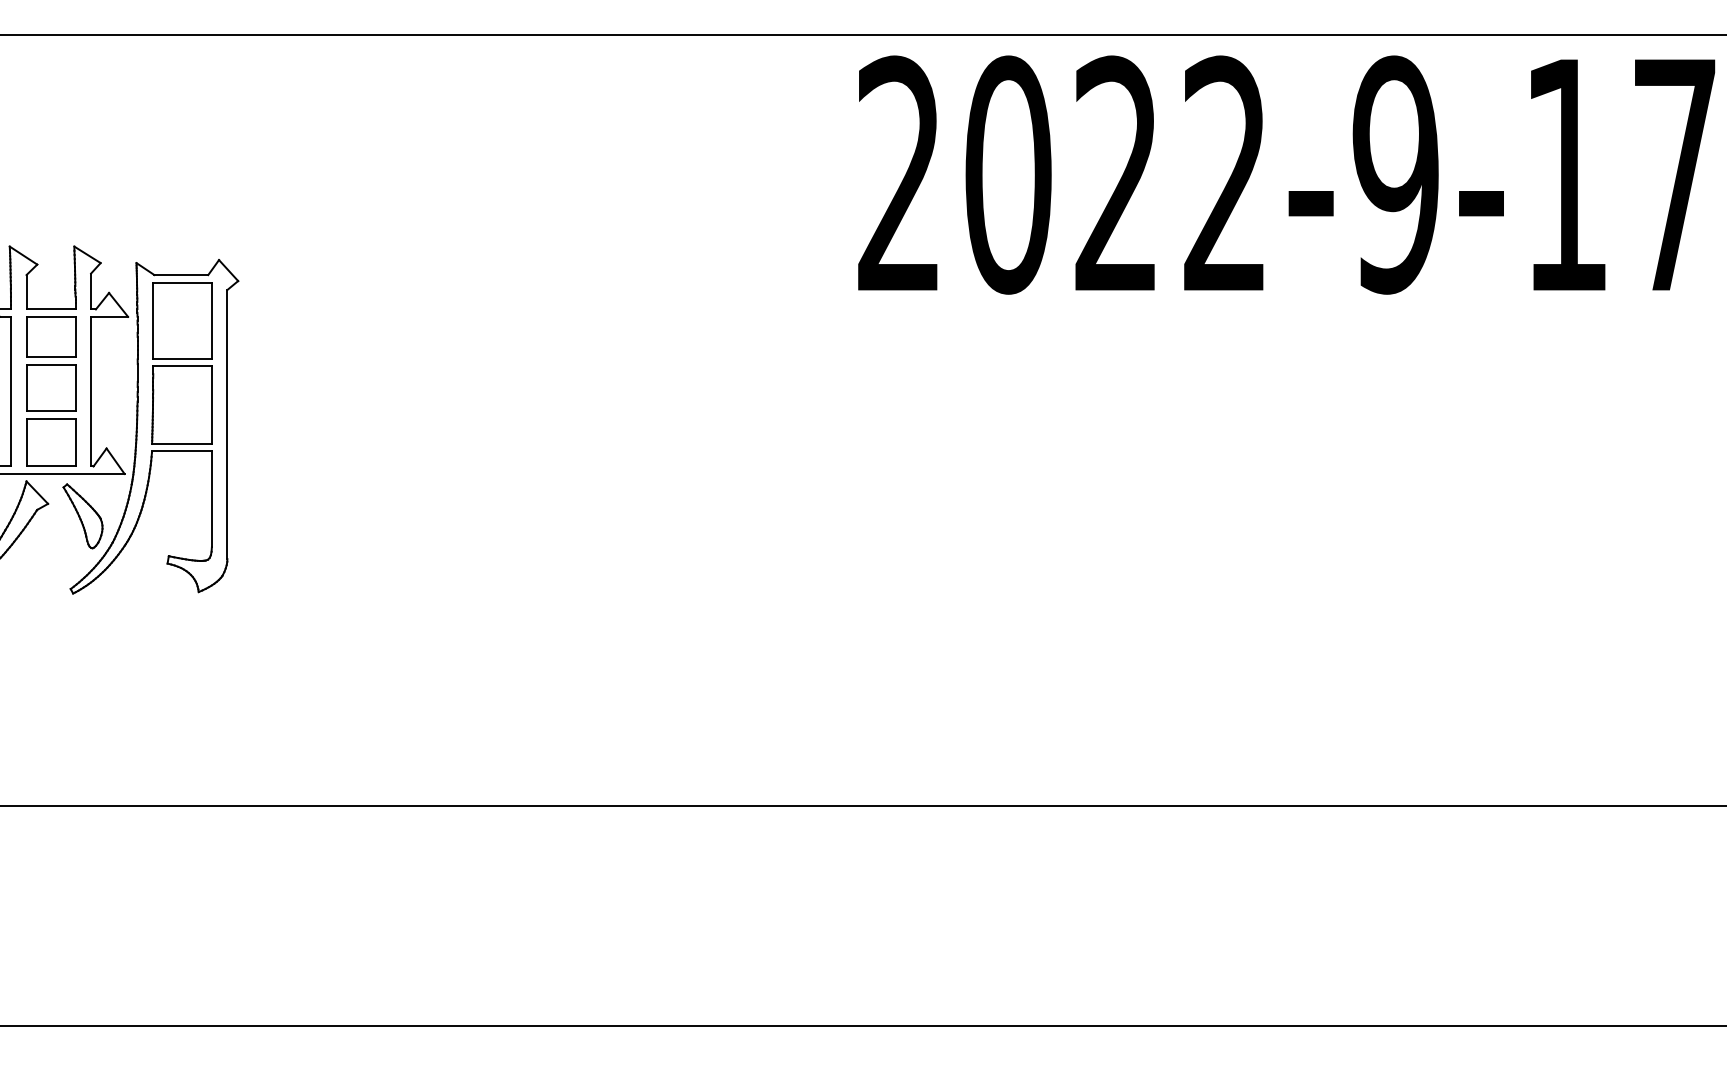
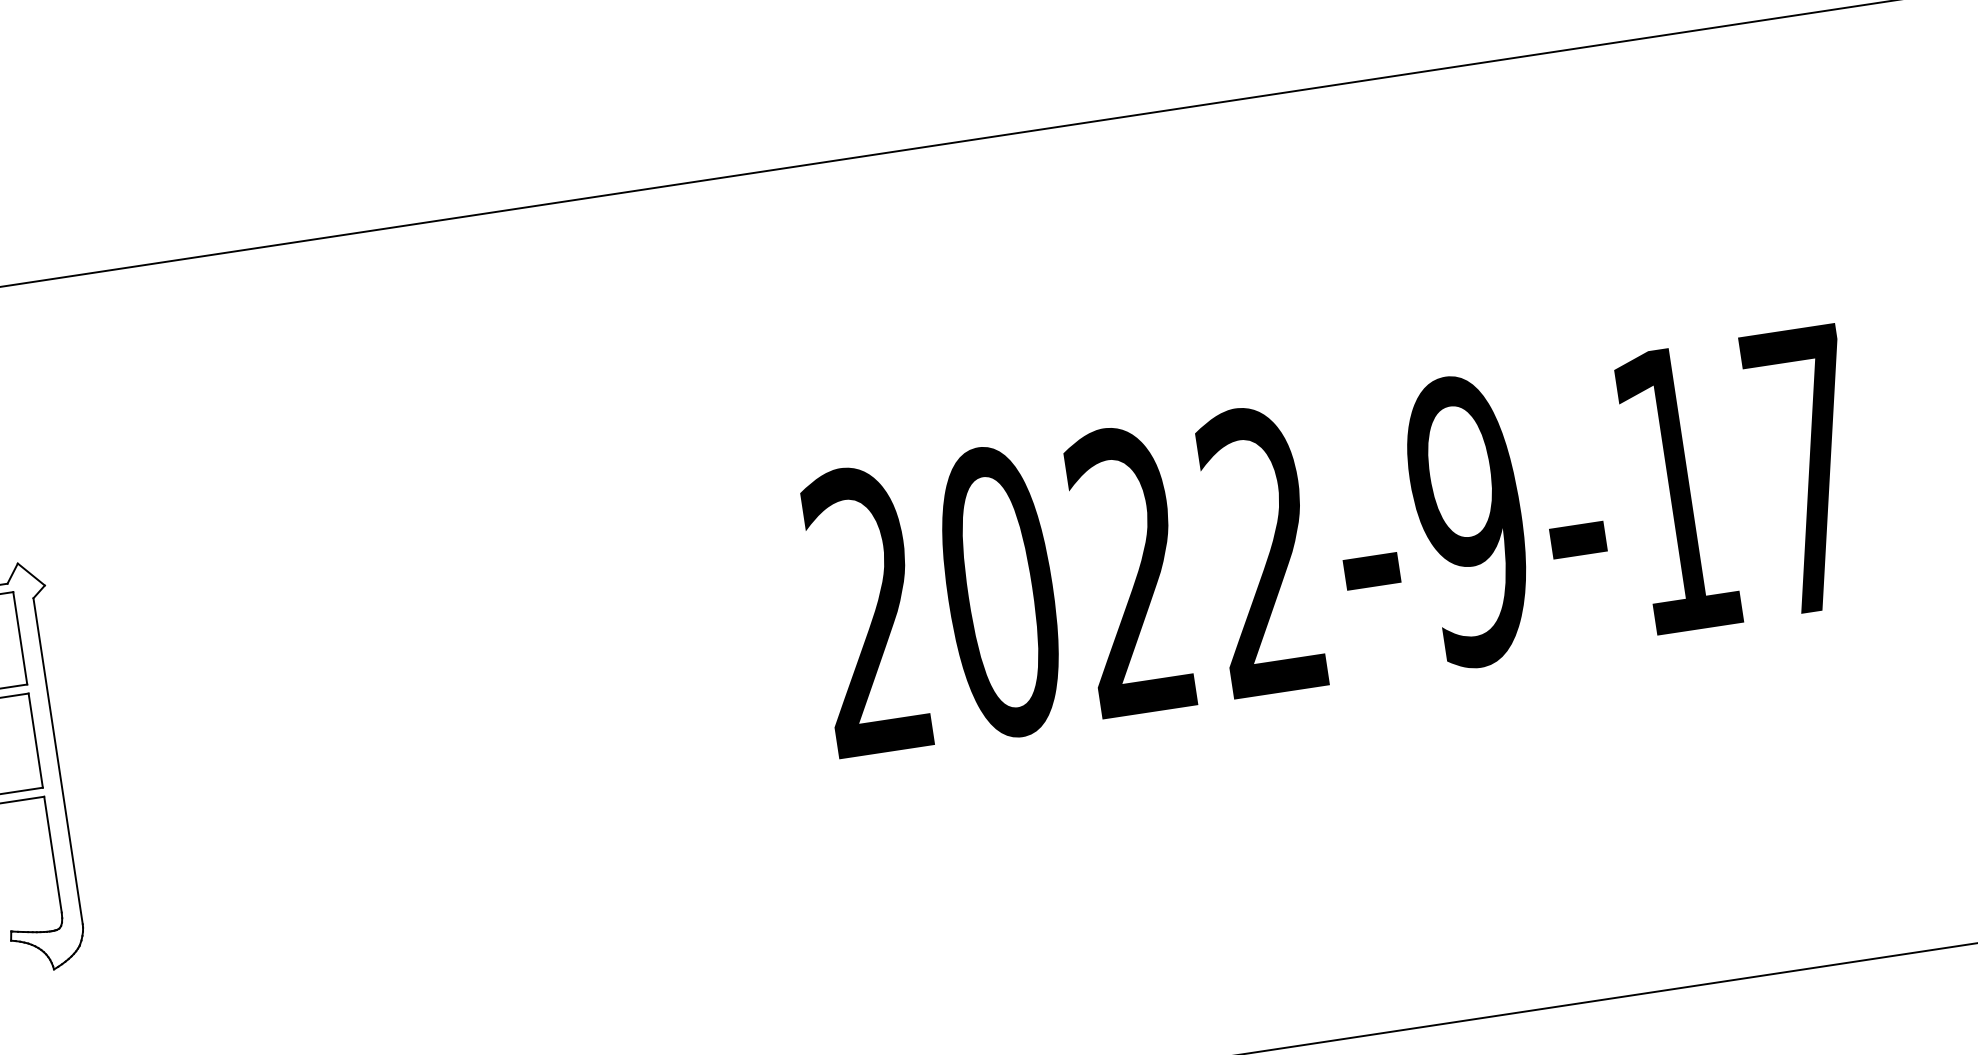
text: (1286, 174) -> (1336, 540), moved

